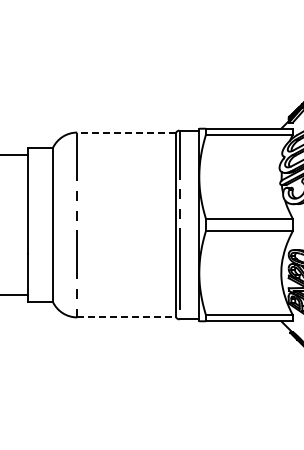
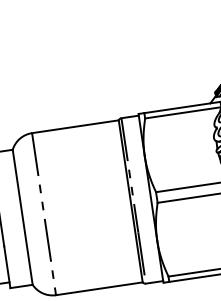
line: (126, 132) -> (75, 126), dashed -> solid
line: (127, 317) -> (100, 288), dashed -> solid

